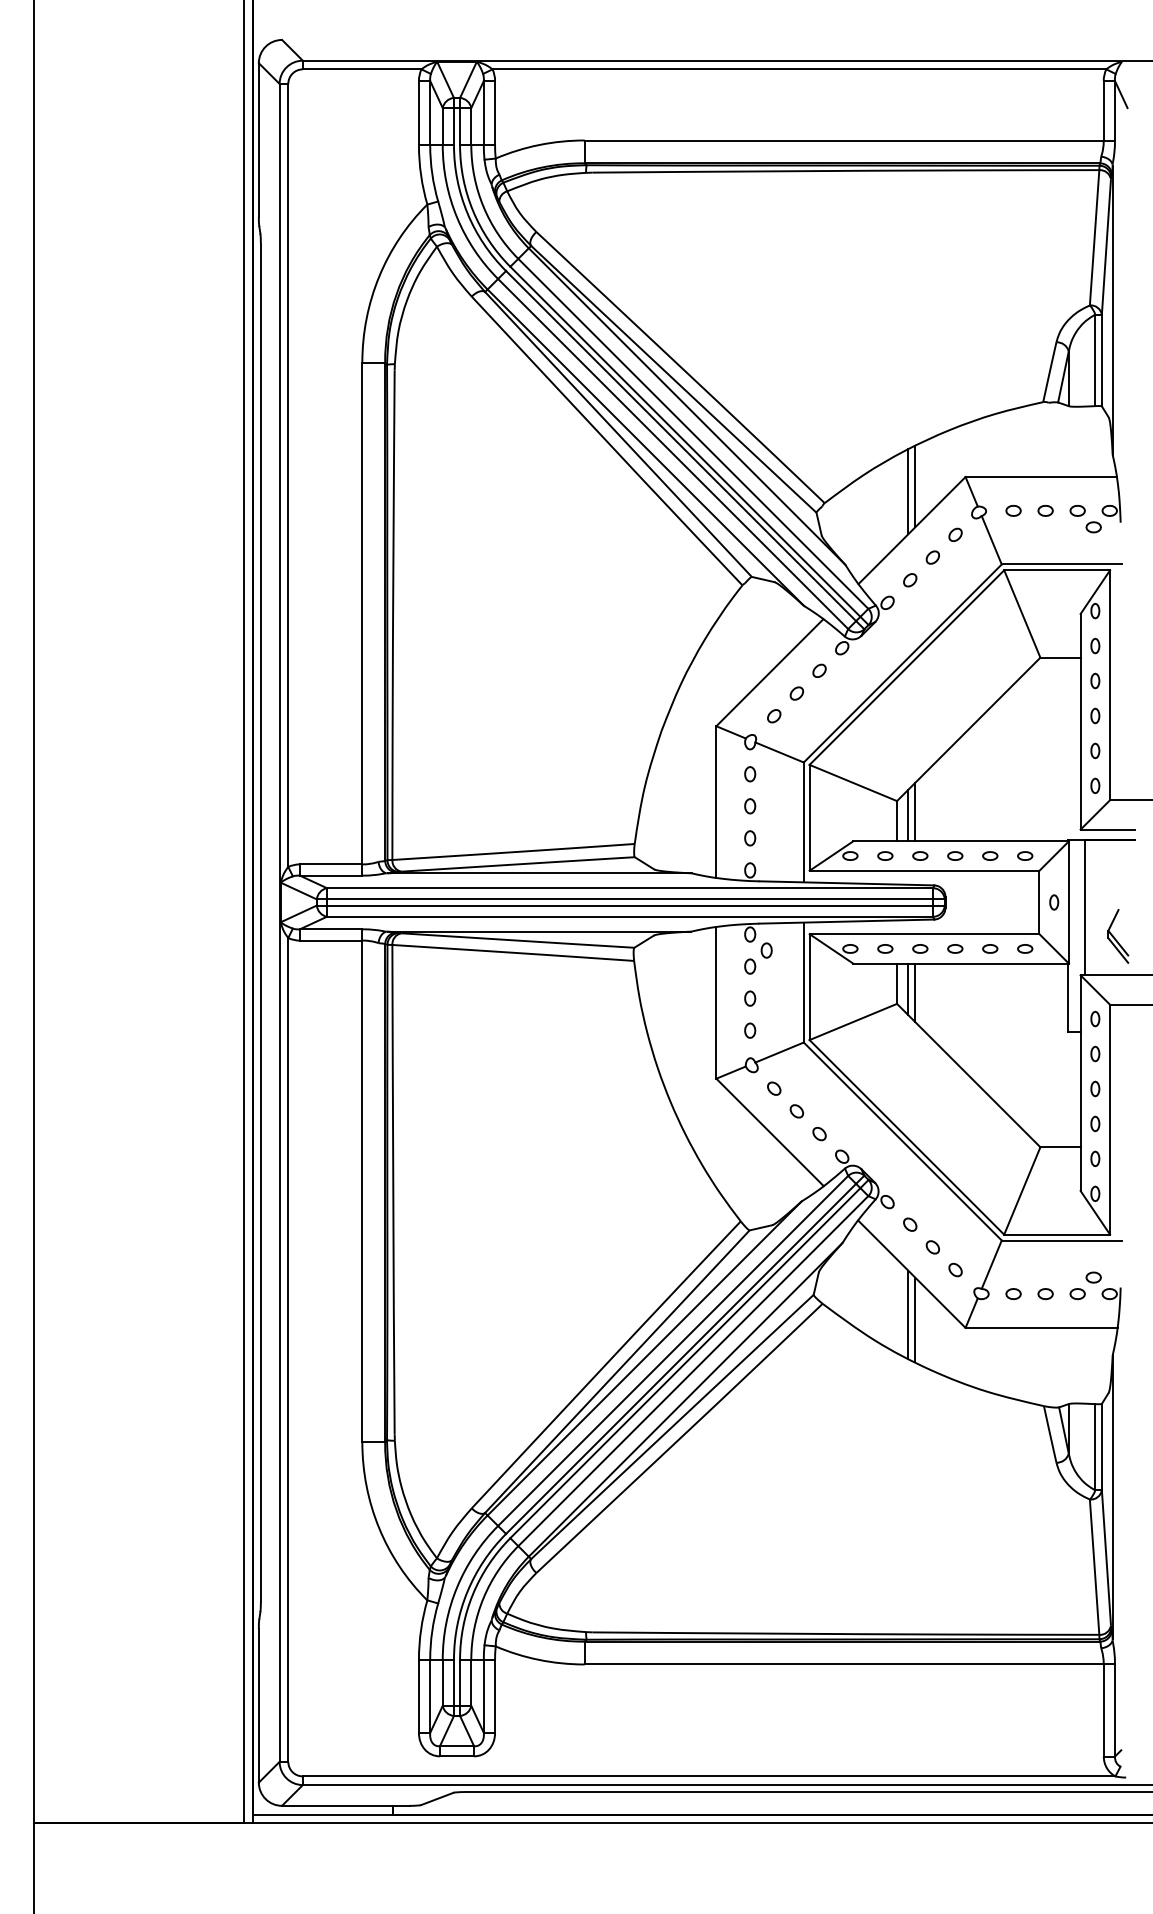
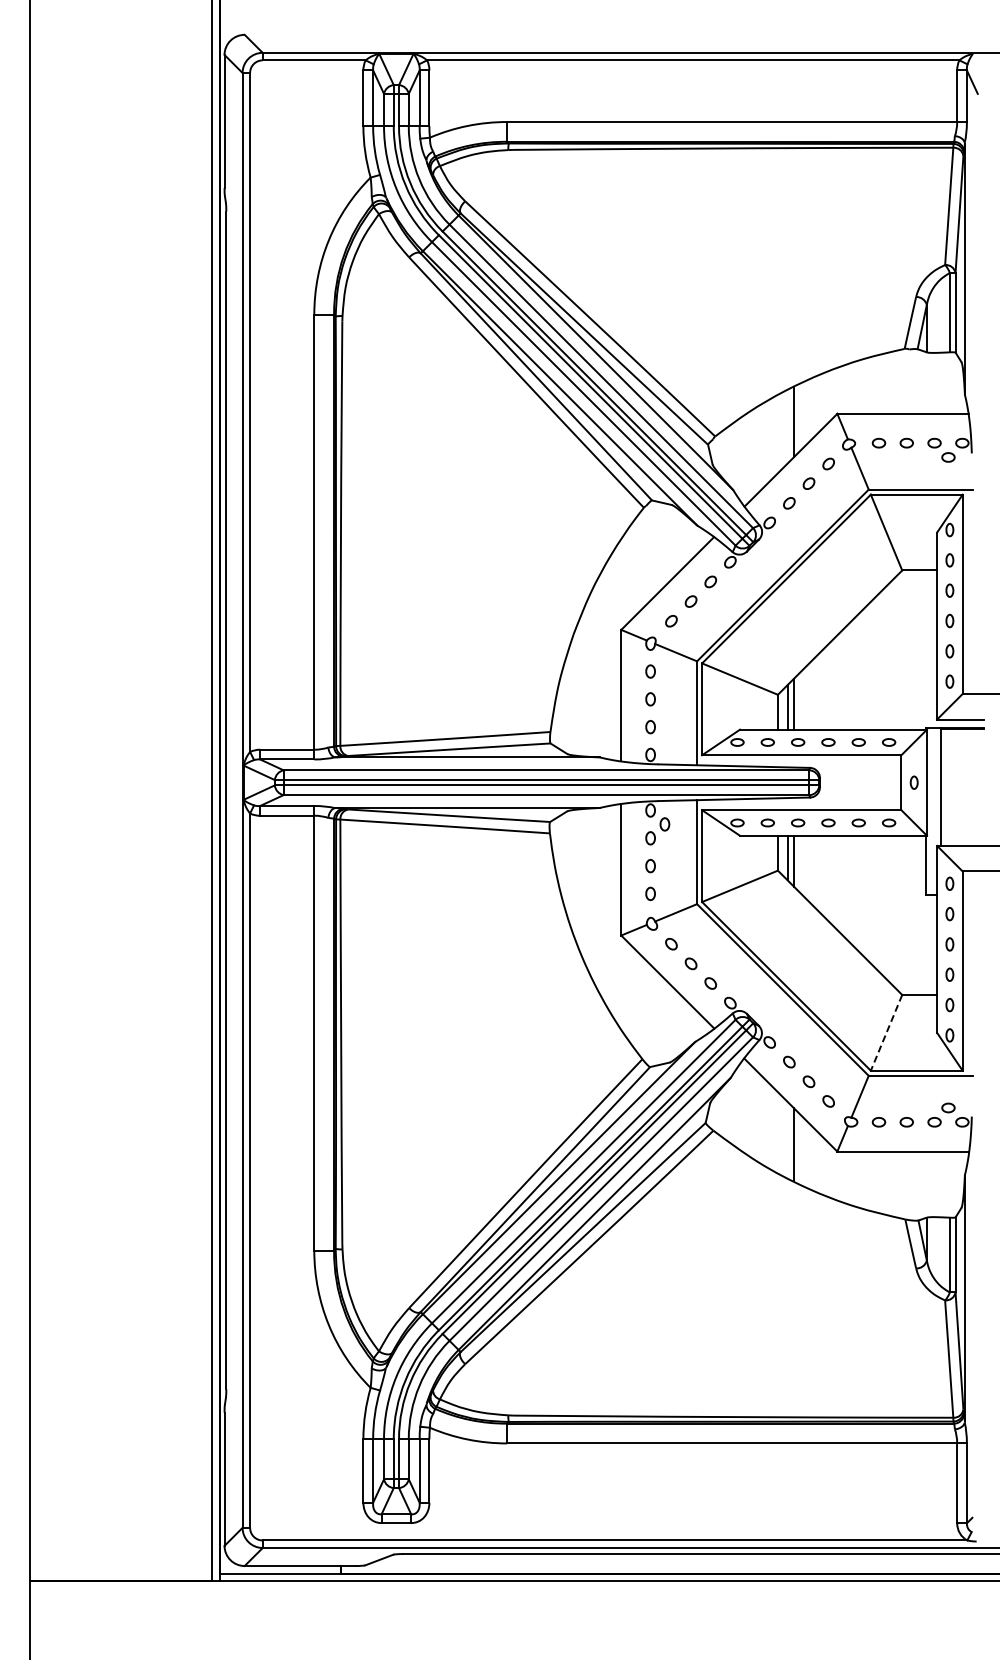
line: (908, 491) -> (787, 426), removed
part: (1117, 936) -> (969, 812), removed
line: (1022, 1191) -> (886, 1033), solid -> dashed
line: (908, 1313) -> (787, 1139), removed

